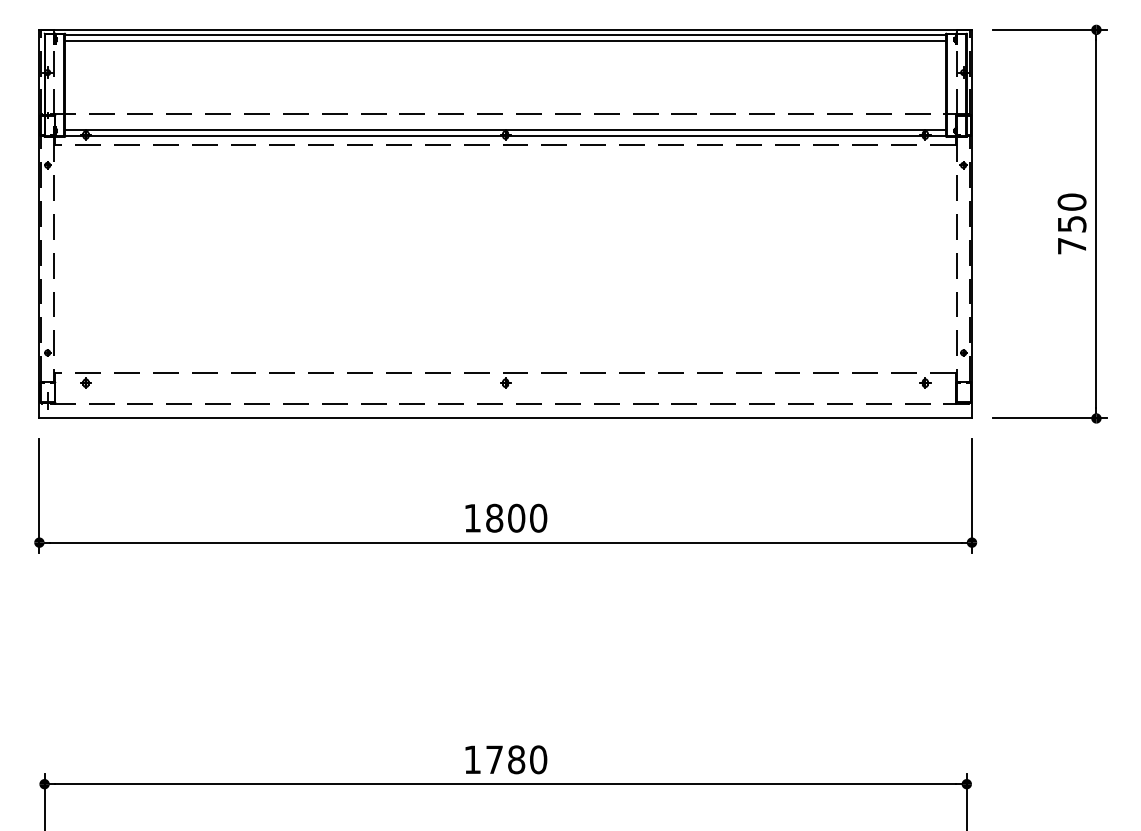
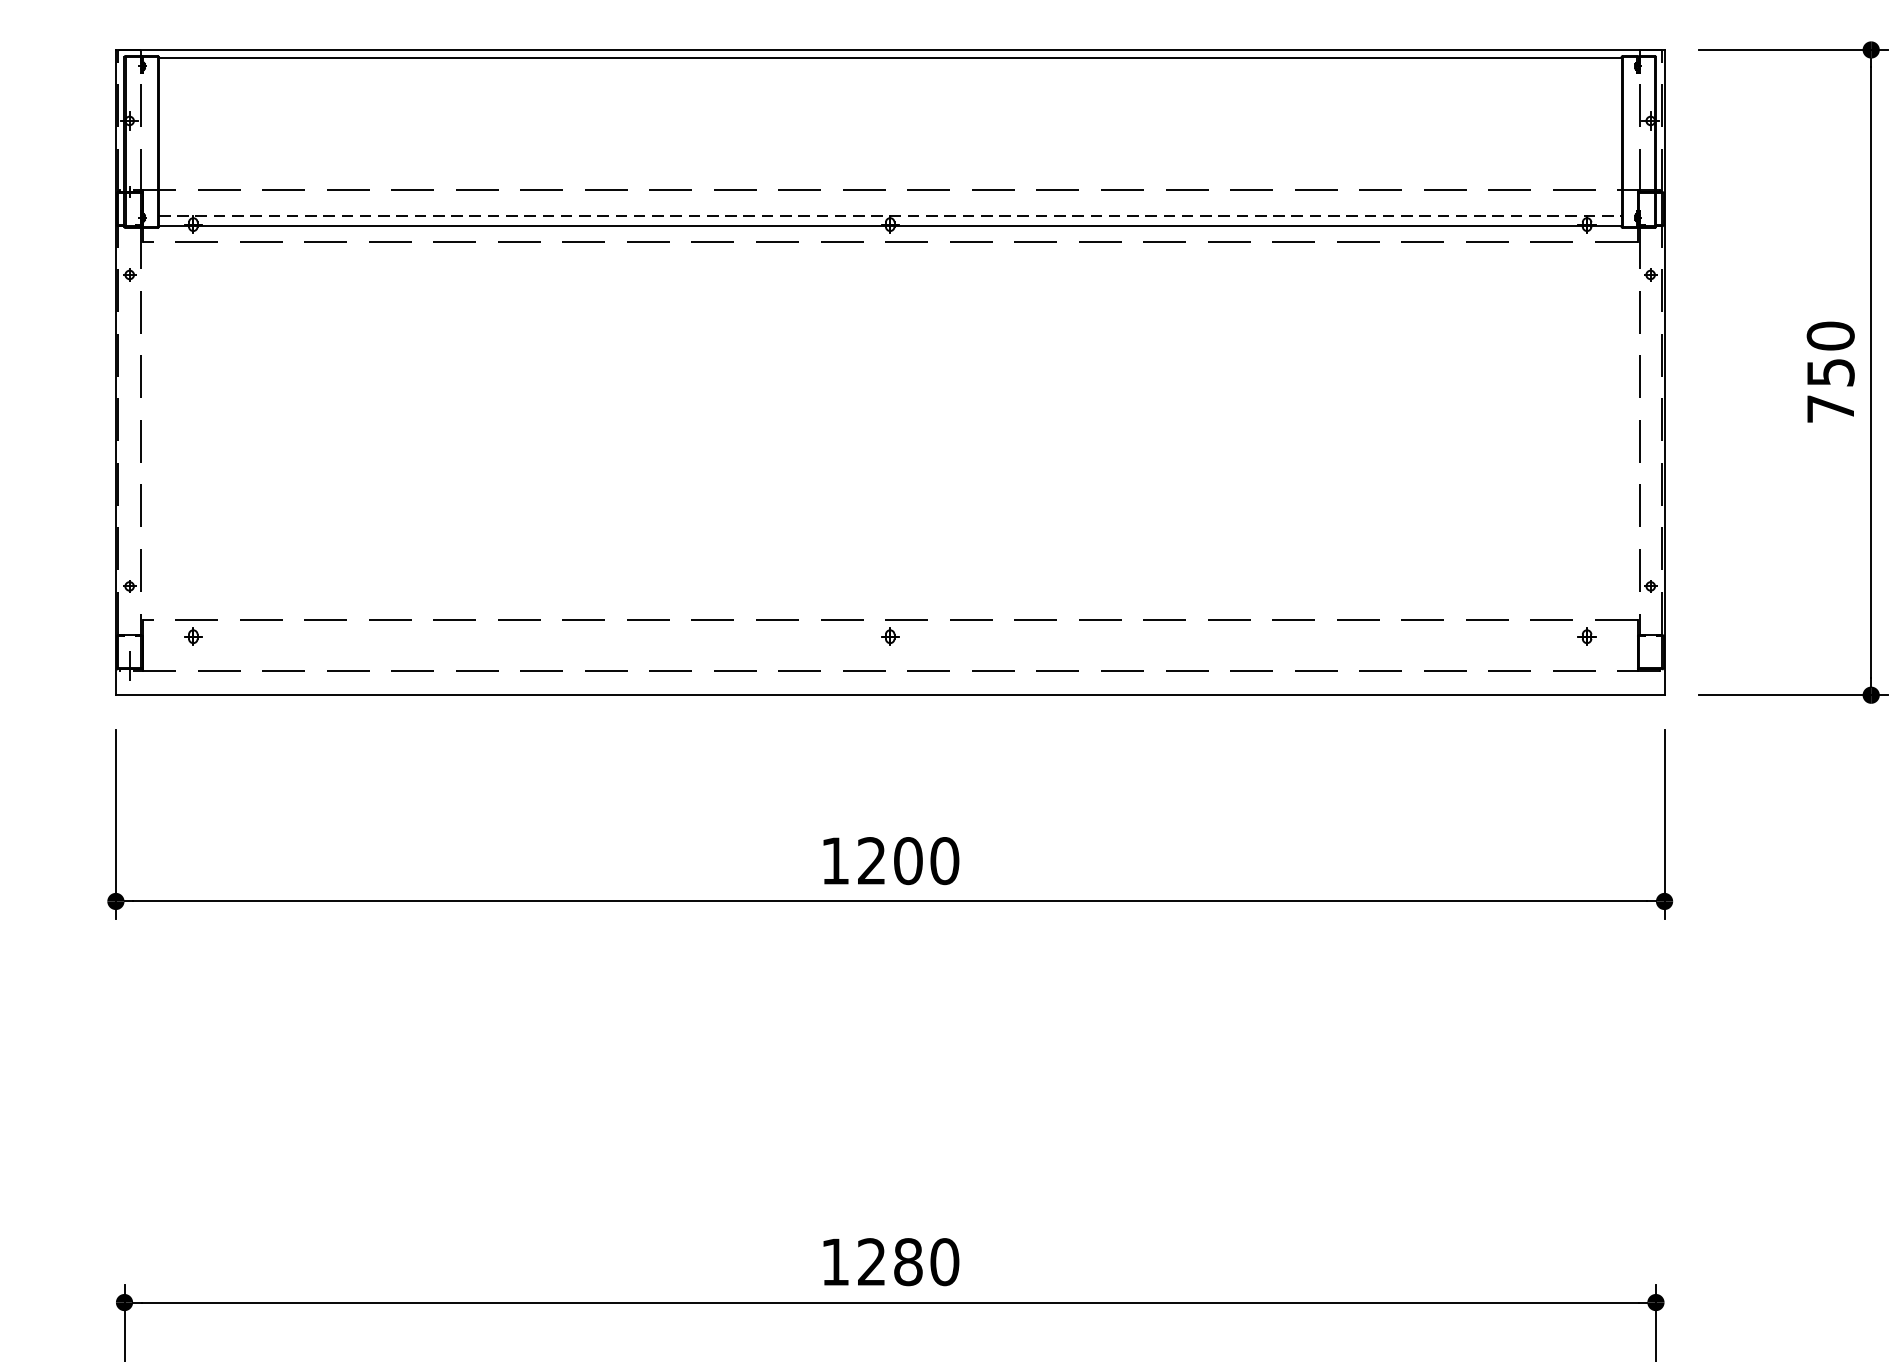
line: (505, 41) -> (889, 69), removed
line: (506, 129) -> (891, 215), solid -> dashed
text: (494, 517) -> (871, 859), 1800 -> 1200
text: (494, 759) -> (871, 1261), 1780 -> 1280

